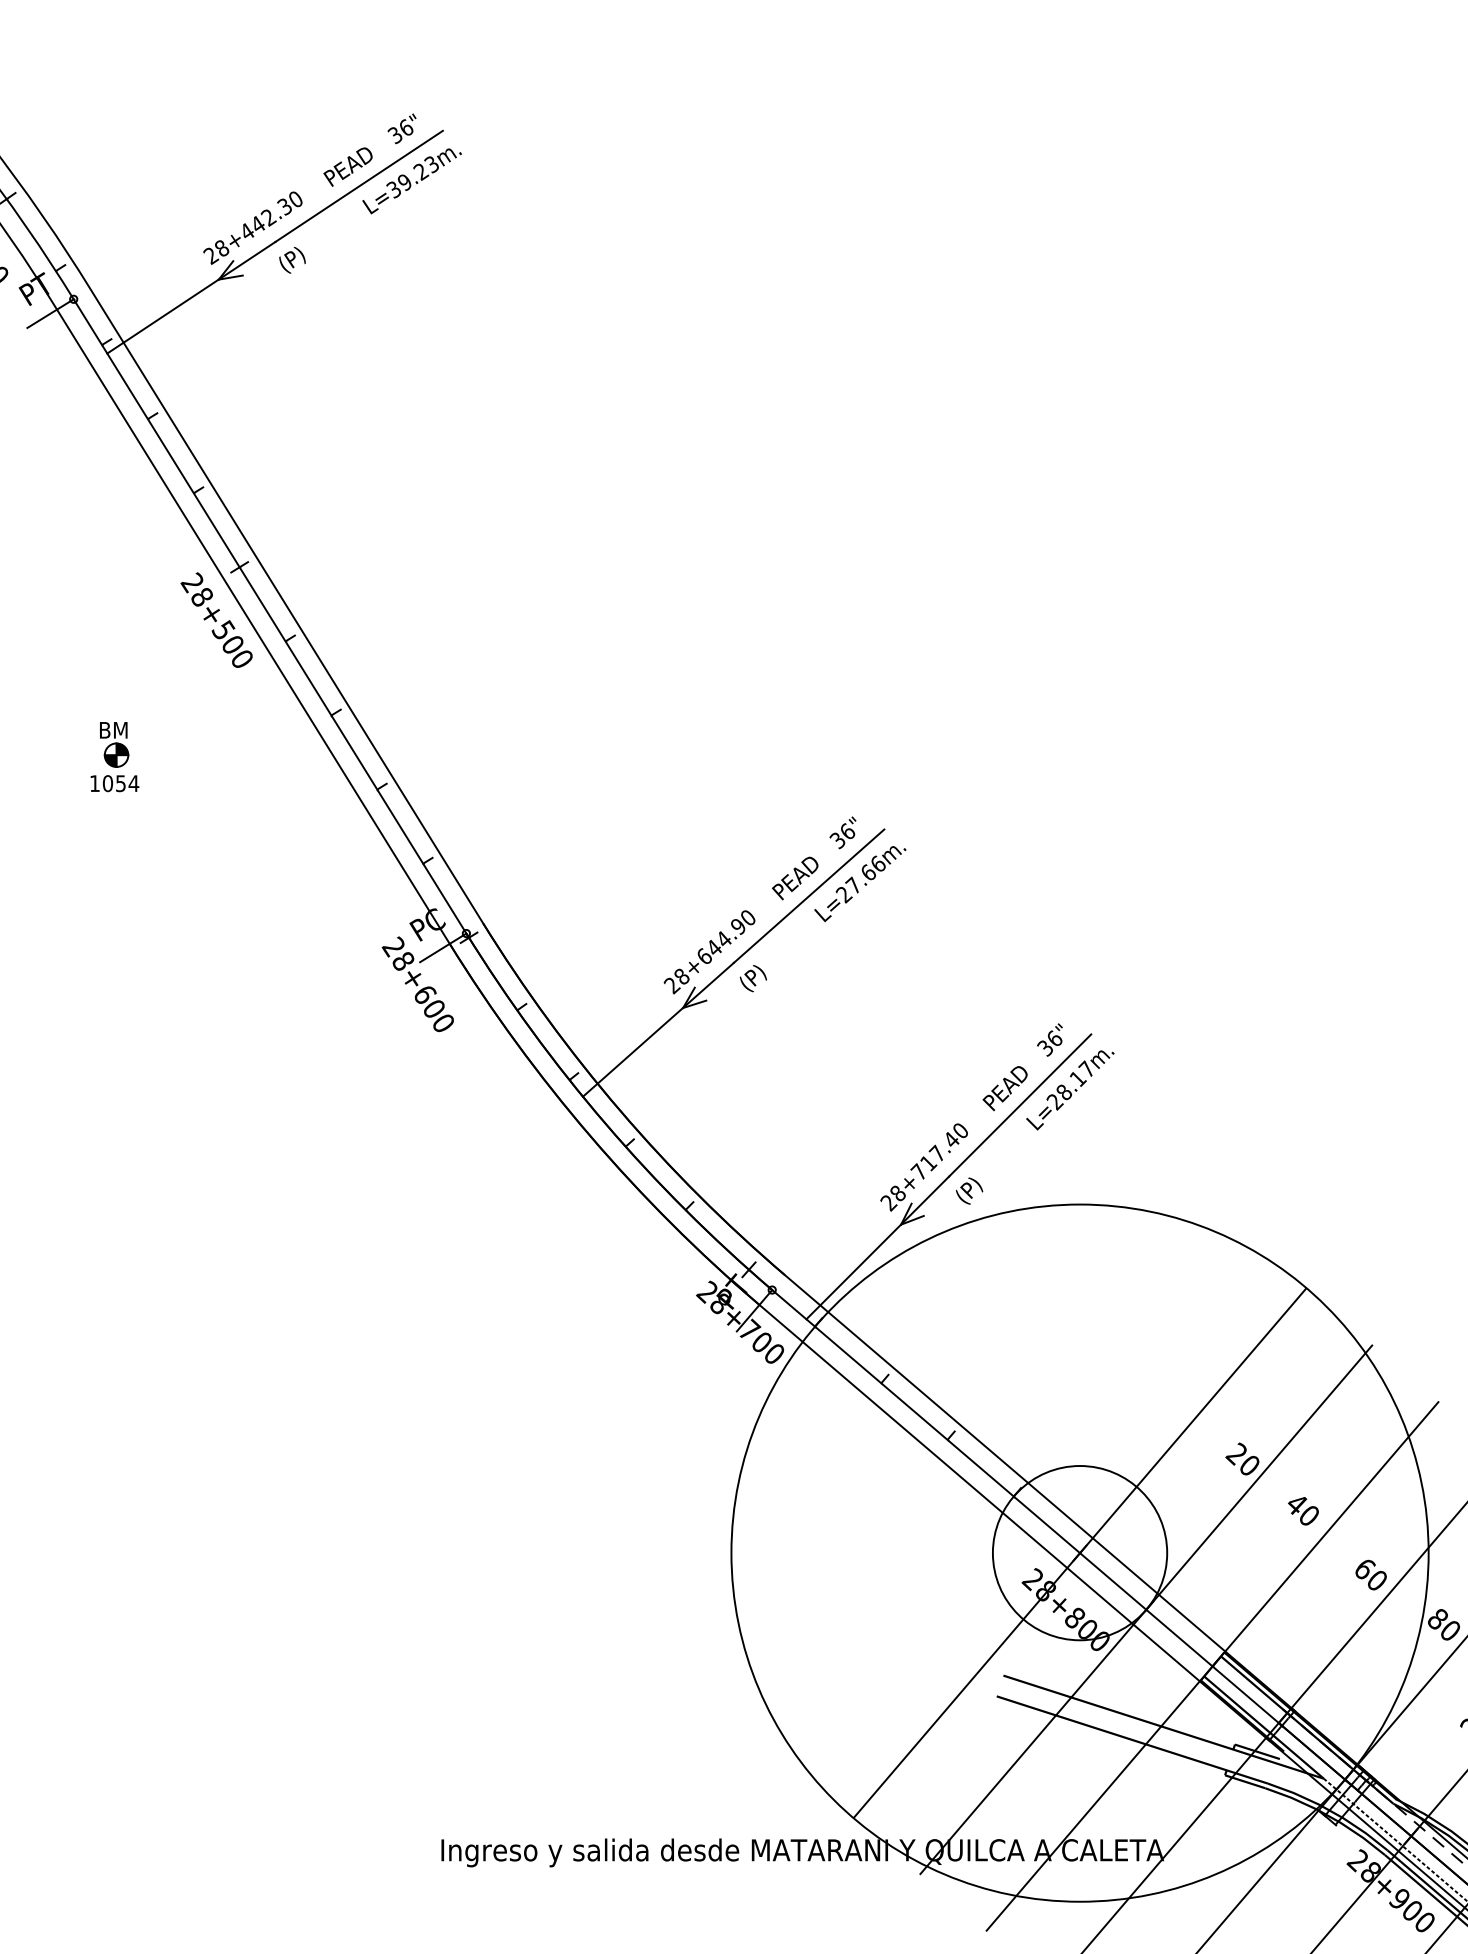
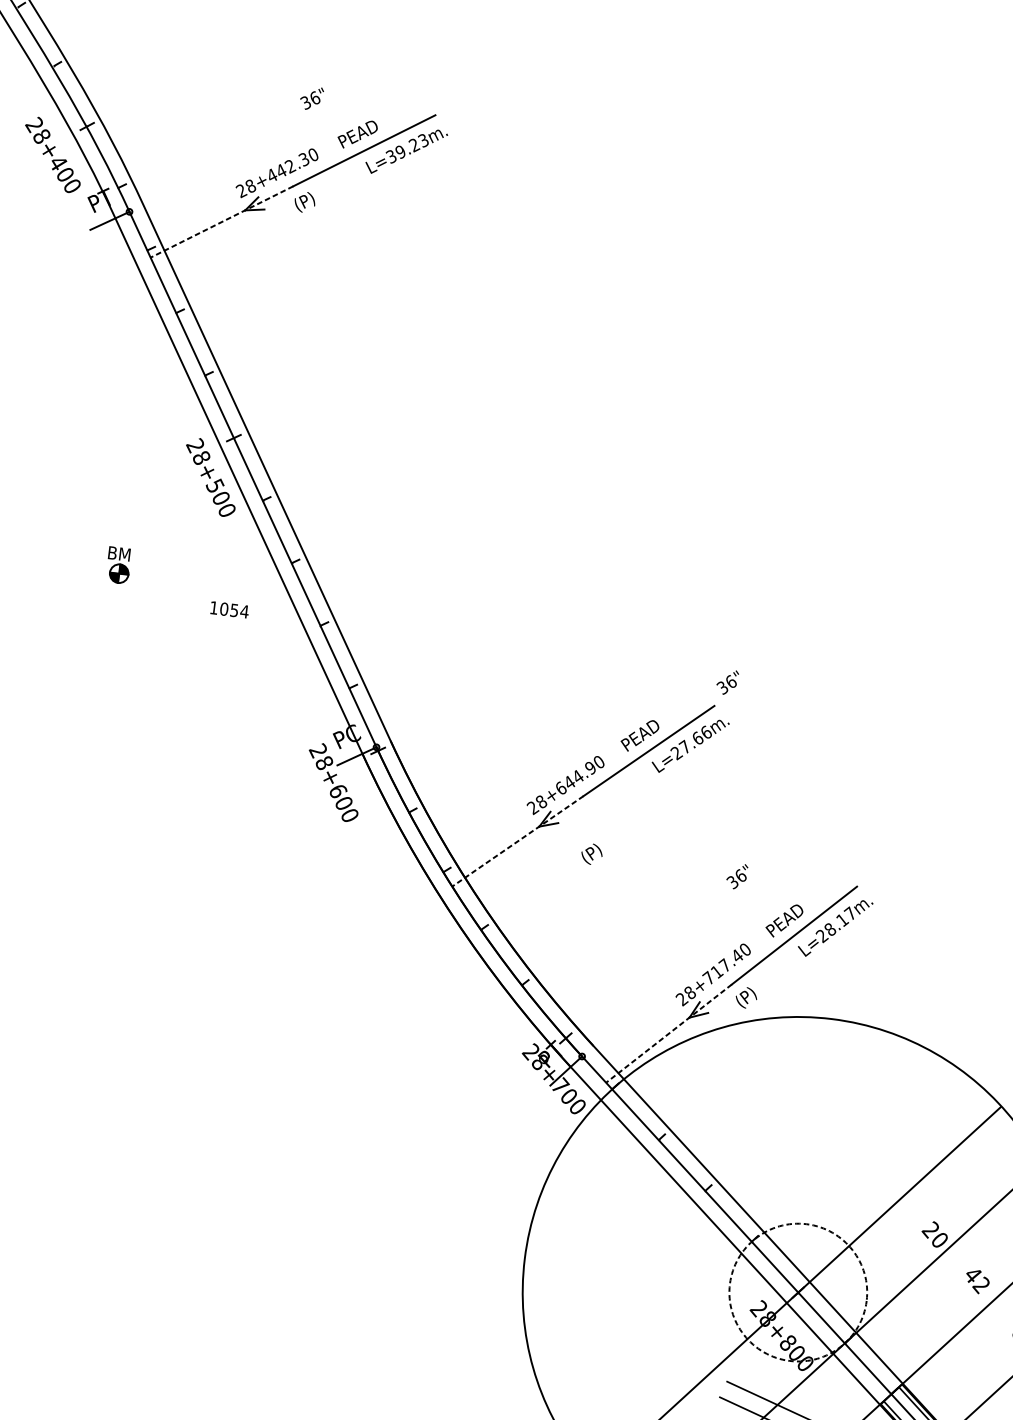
text: (401, 128) -> (311, 98), moved
line: (191, 297) -> (222, 221), solid -> dashed
text: (114, 783) -> (229, 609), moved
text: (842, 832) -> (727, 682), moved
text: (752, 978) -> (591, 854), moved
line: (658, 1029) -> (518, 841), solid -> dashed
text: (1049, 1039) -> (736, 875), moved
line: (877, 1247) -> (668, 1033), solid -> dashed
text: (1307, 1515) -> (980, 1284), 40 -> 42
circle: (1079, 1553) -> (797, 1292), solid -> dashed

